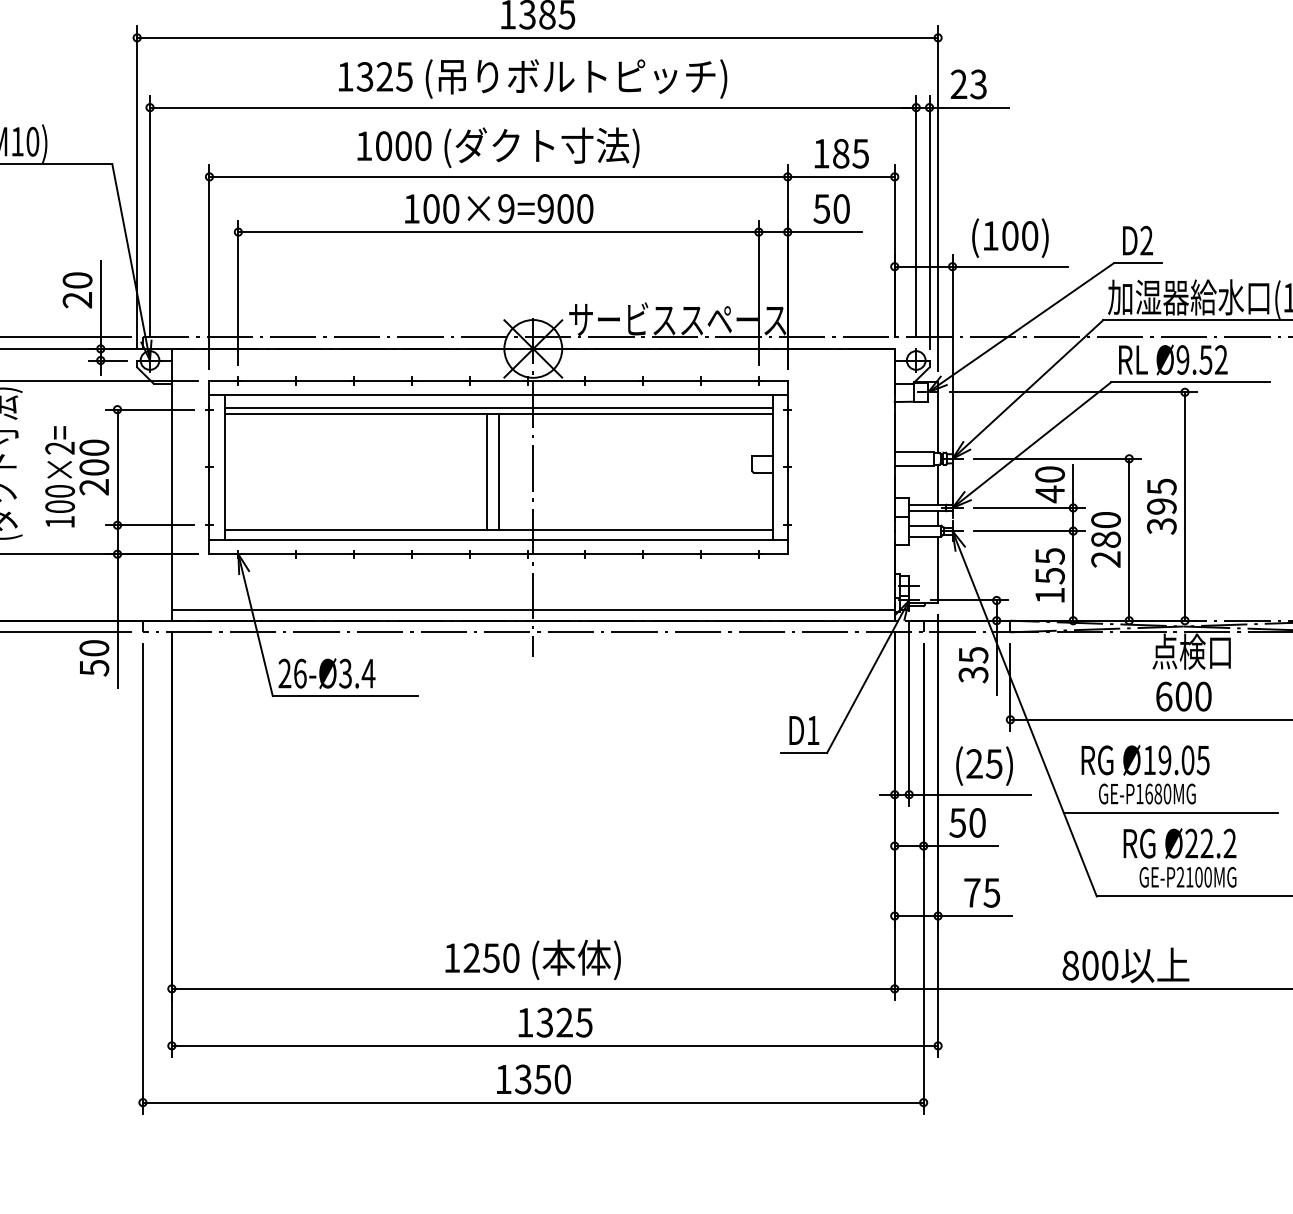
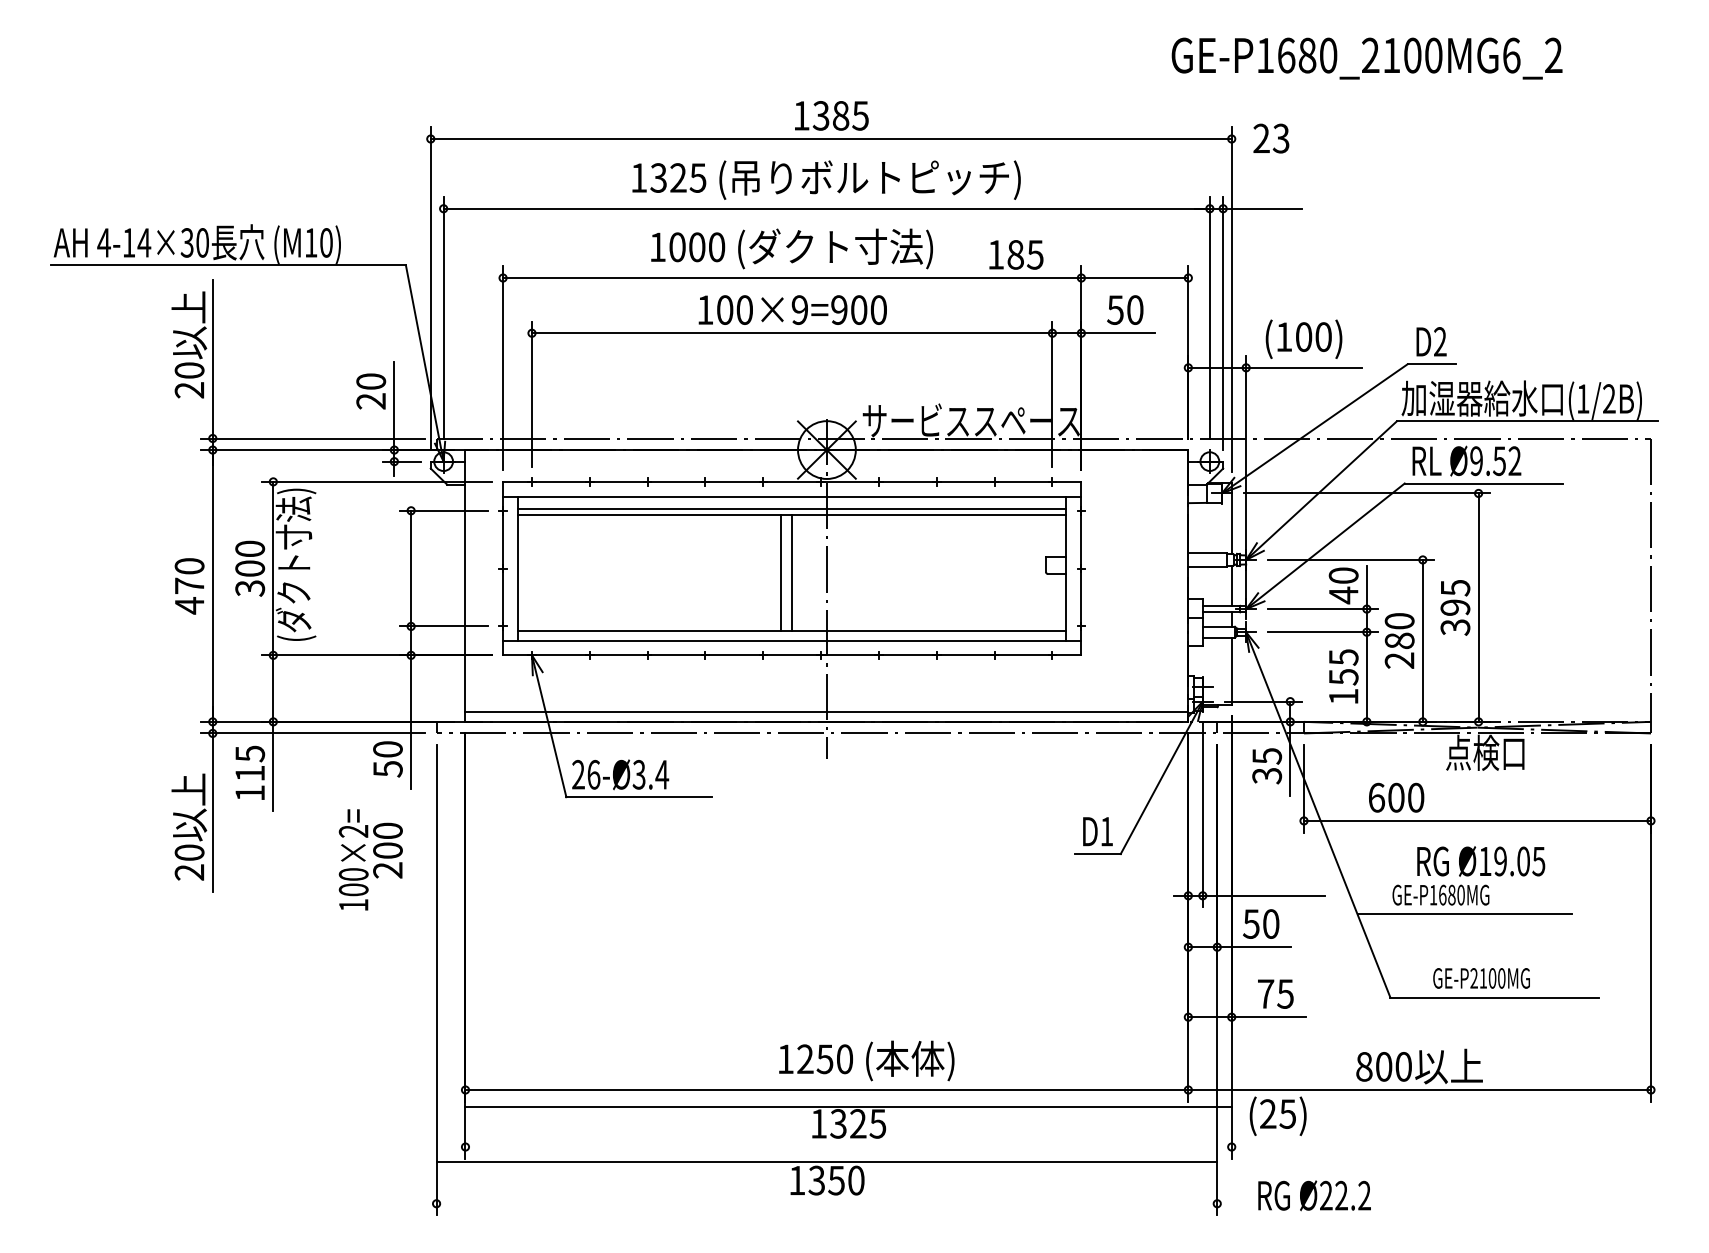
text: (968, 84) -> (1271, 138), moved
text: (841, 153) -> (1016, 254), moved
text: (76, 476) -> (370, 859), moved
text: (1183, 696) -> (1396, 797), moved
text: (1145, 760) -> (1481, 861), moved
text: (983, 765) -> (1277, 1115), moved
text: (1179, 843) -> (1314, 1195), moved
text: (532, 959) -> (866, 1060), moved
line: (554, 1046) -> (848, 1107), moved
line: (532, 1102) -> (826, 1161), moved

